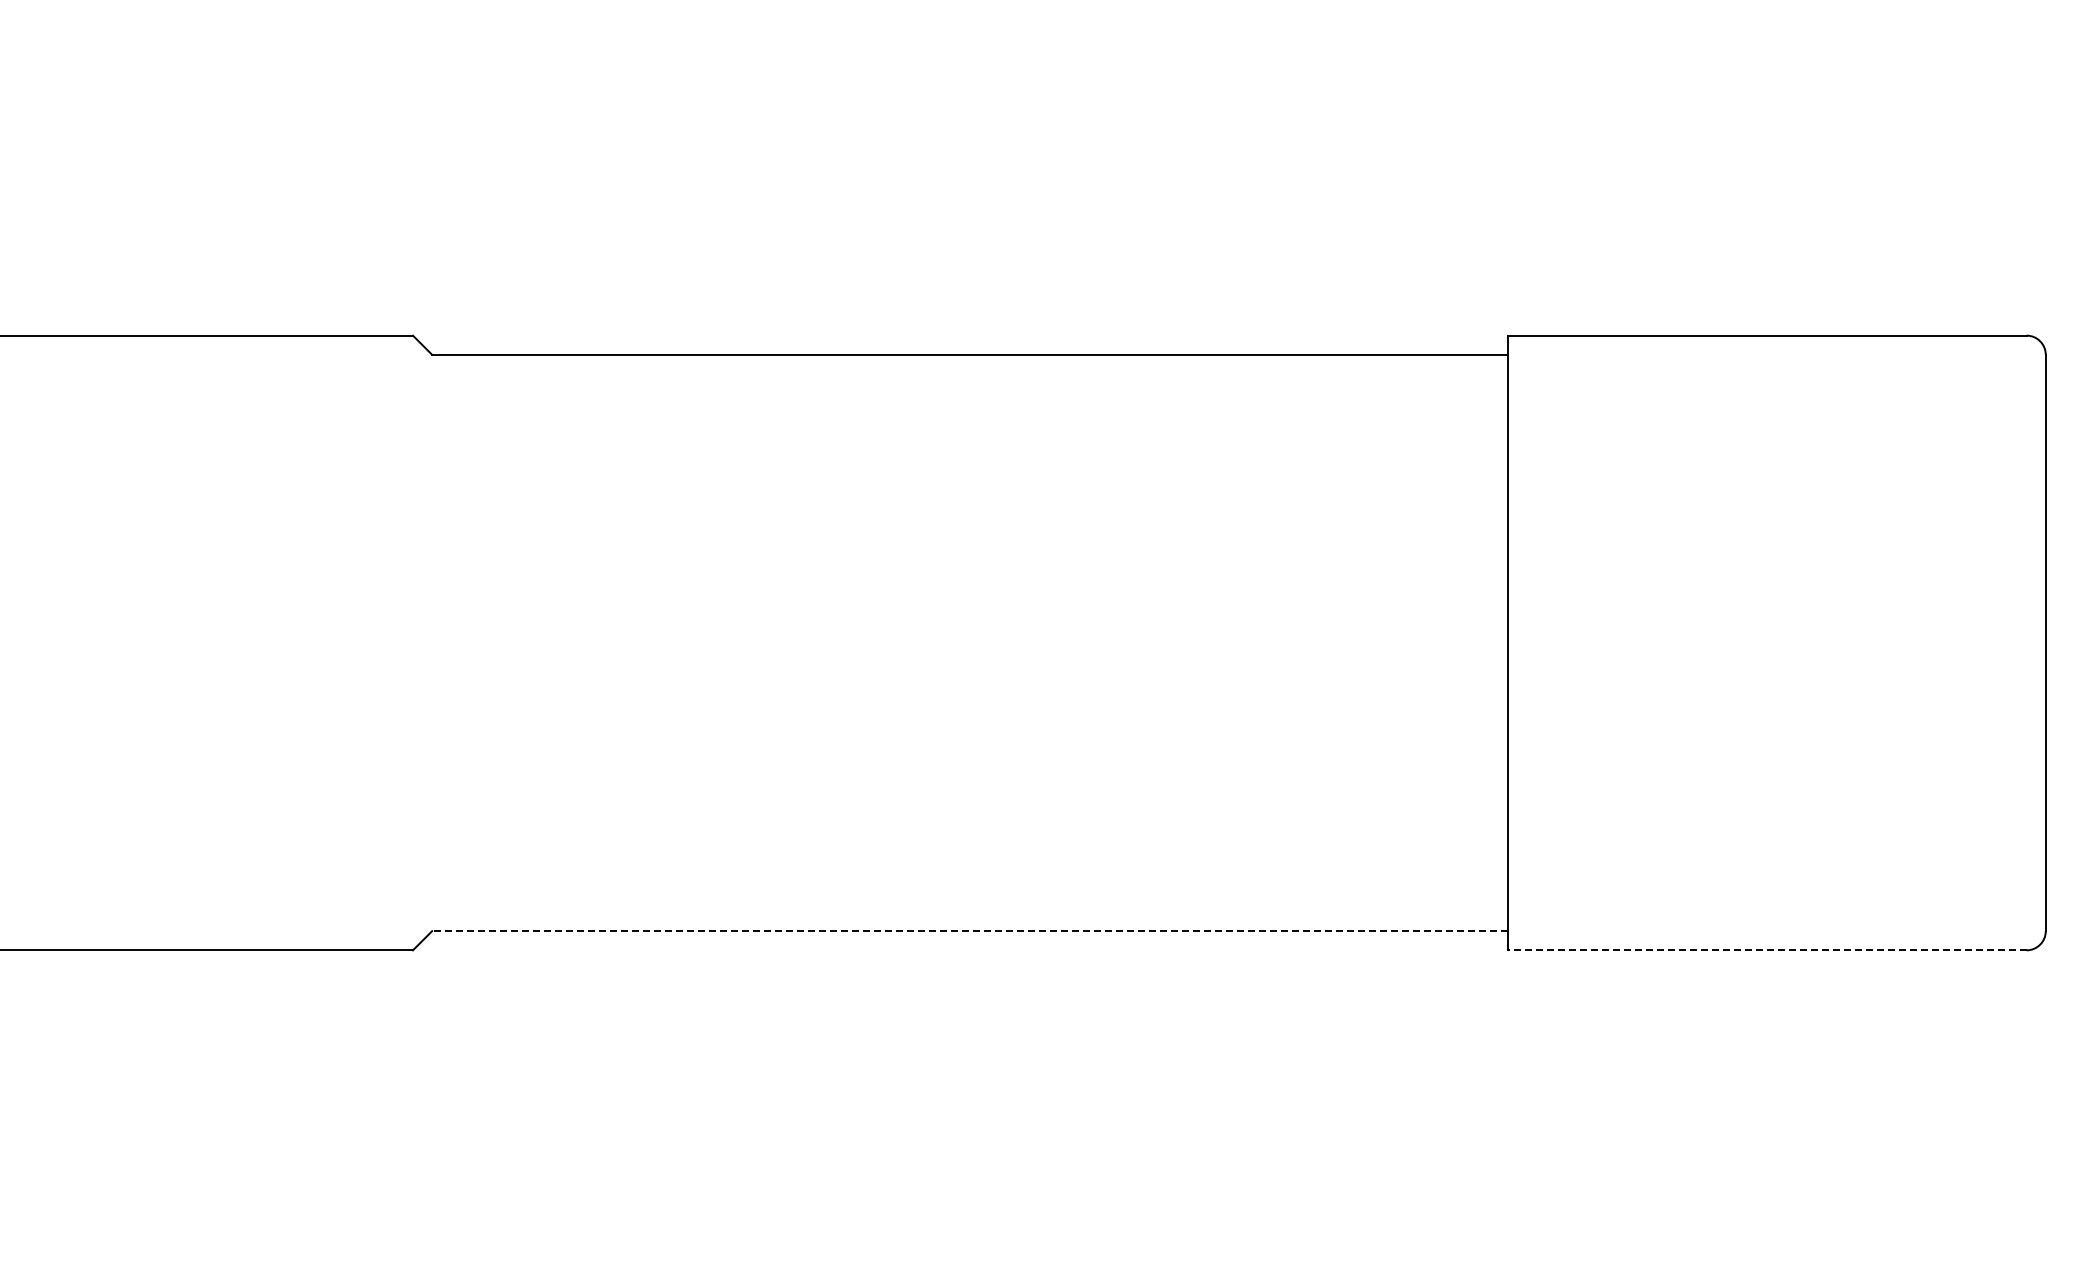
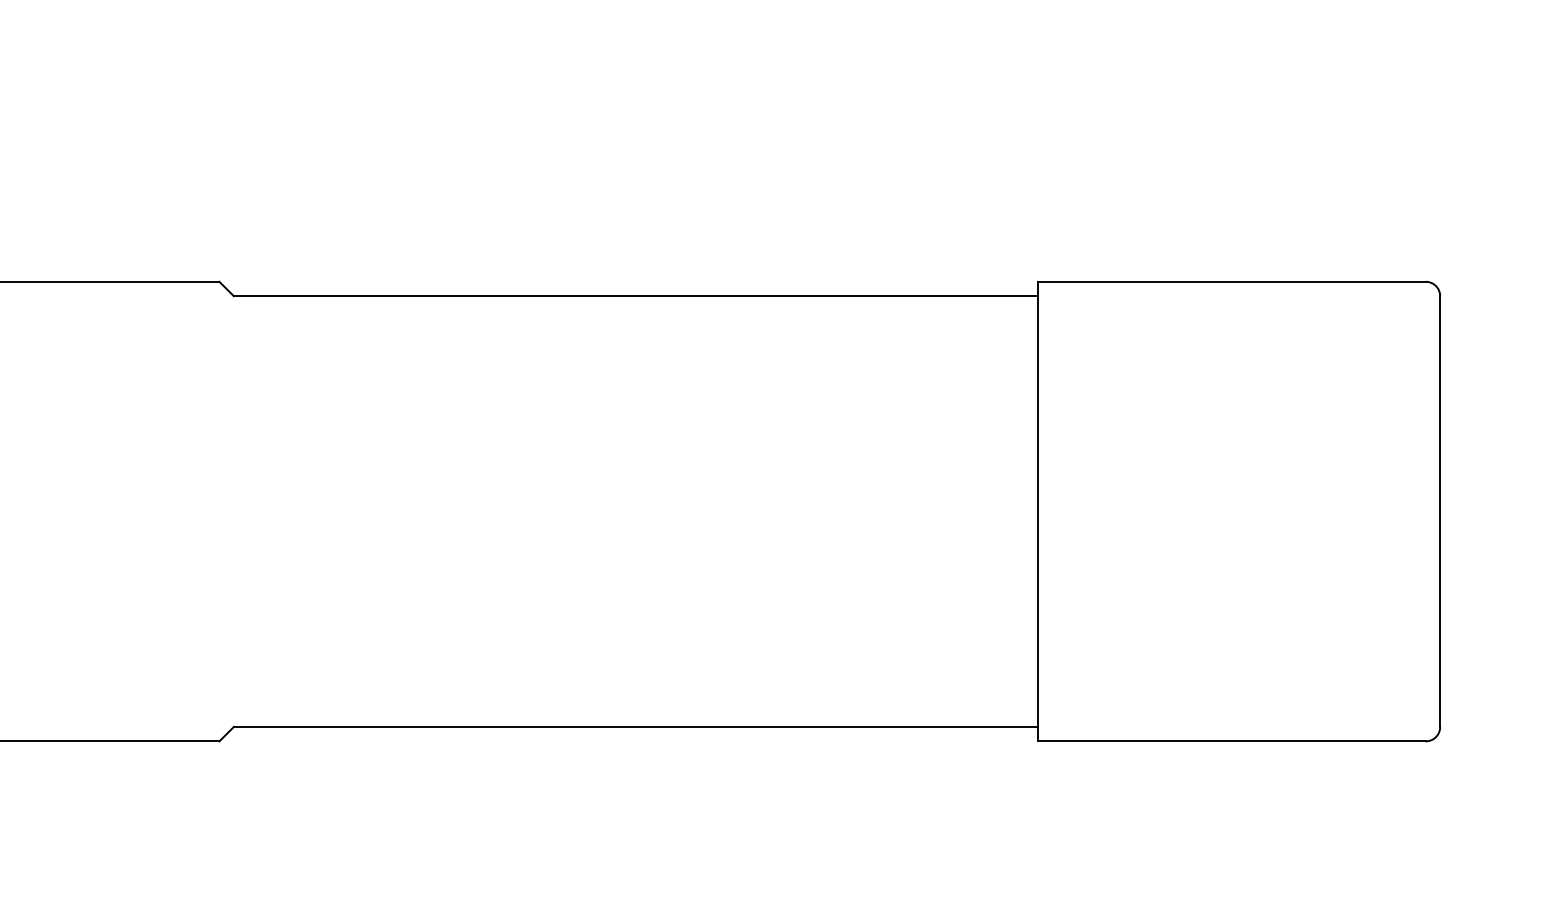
line: (970, 931) -> (636, 727), dashed -> solid
line: (1766, 950) -> (1231, 741), dashed -> solid

